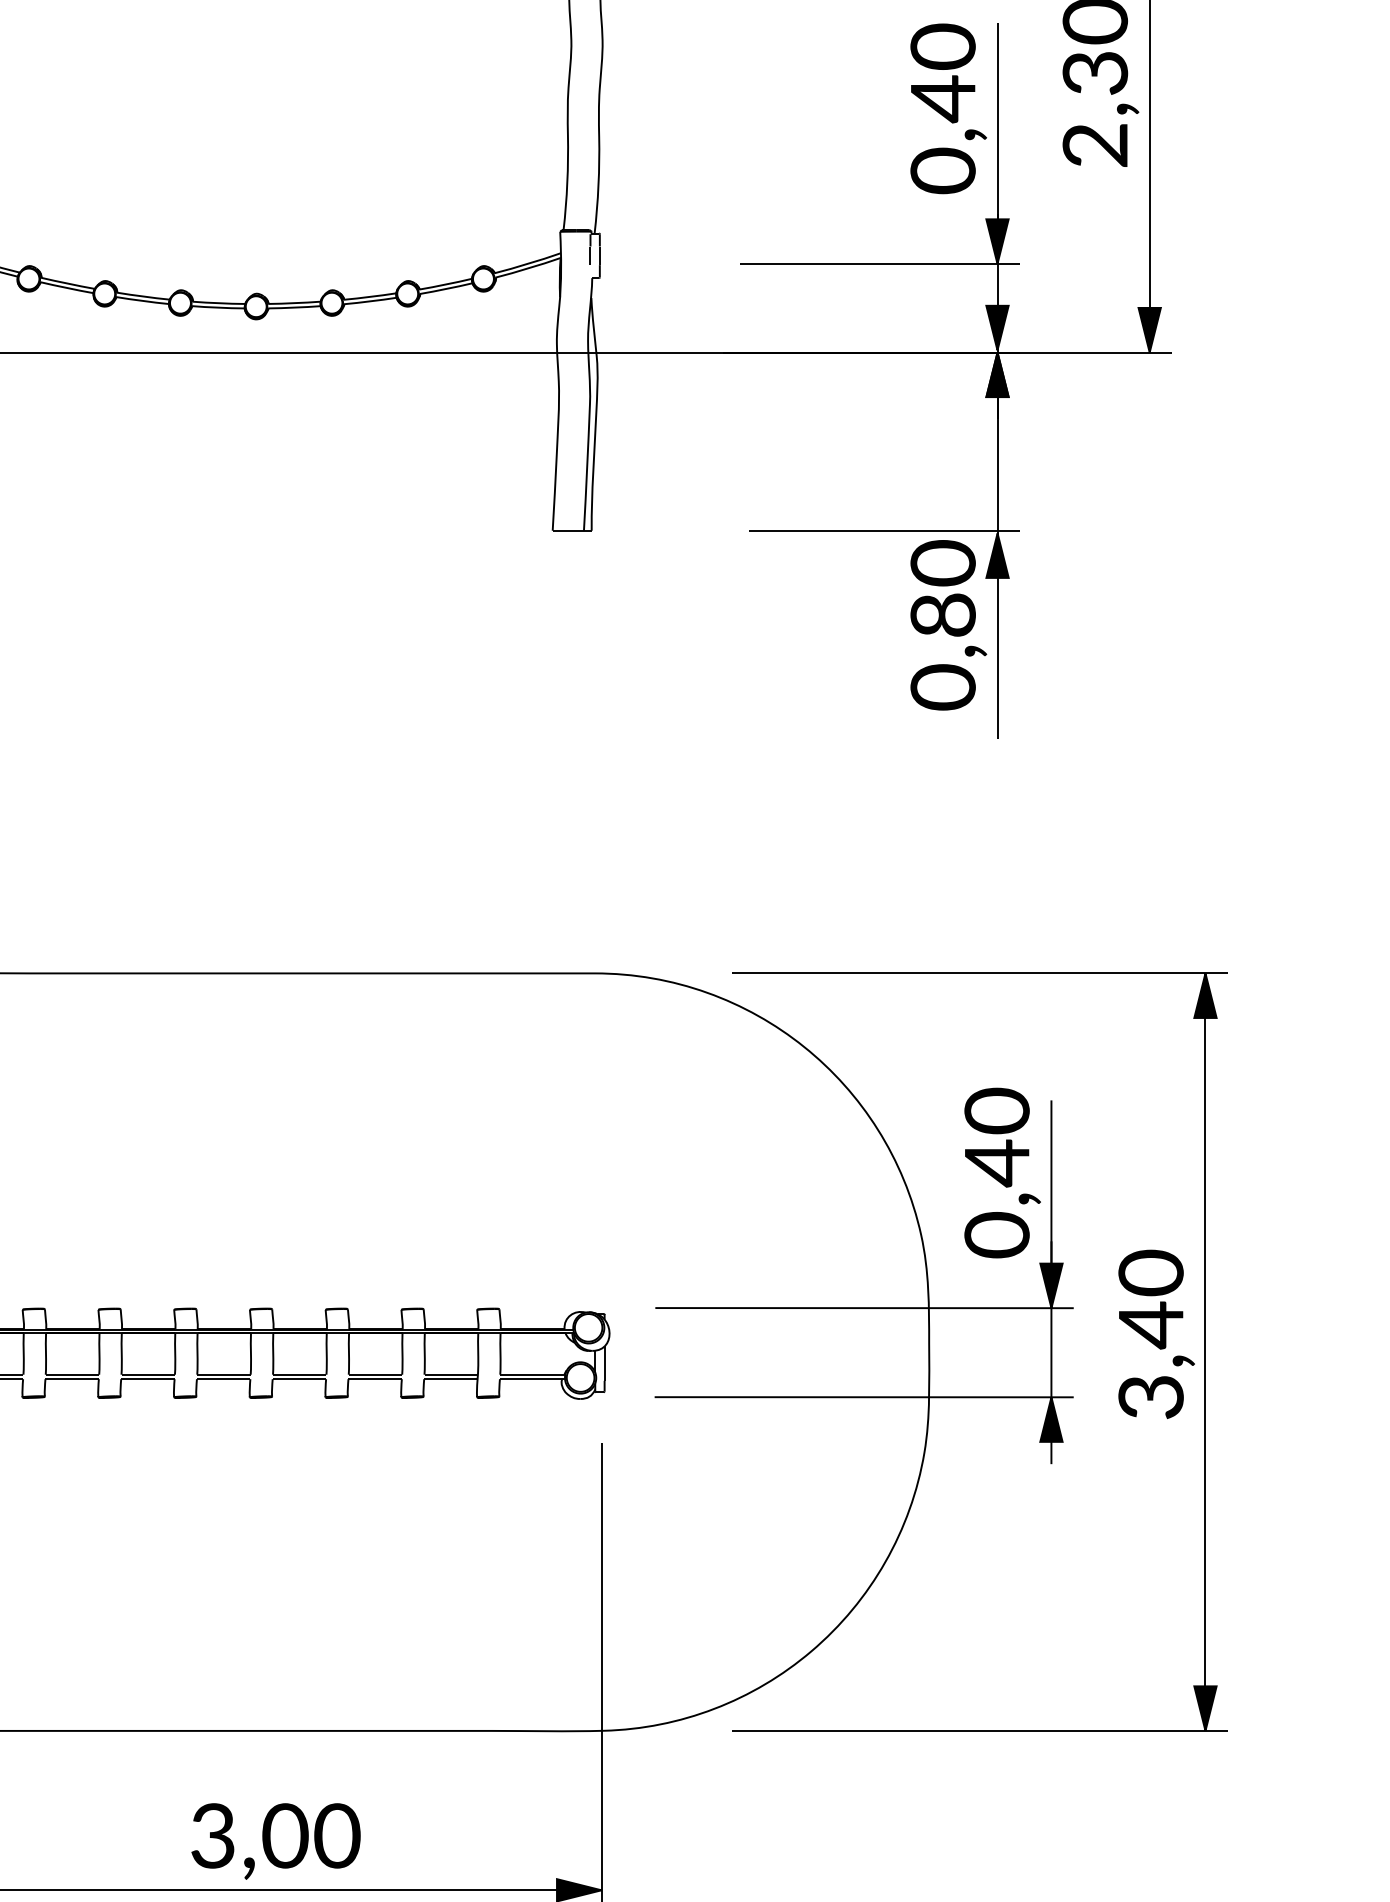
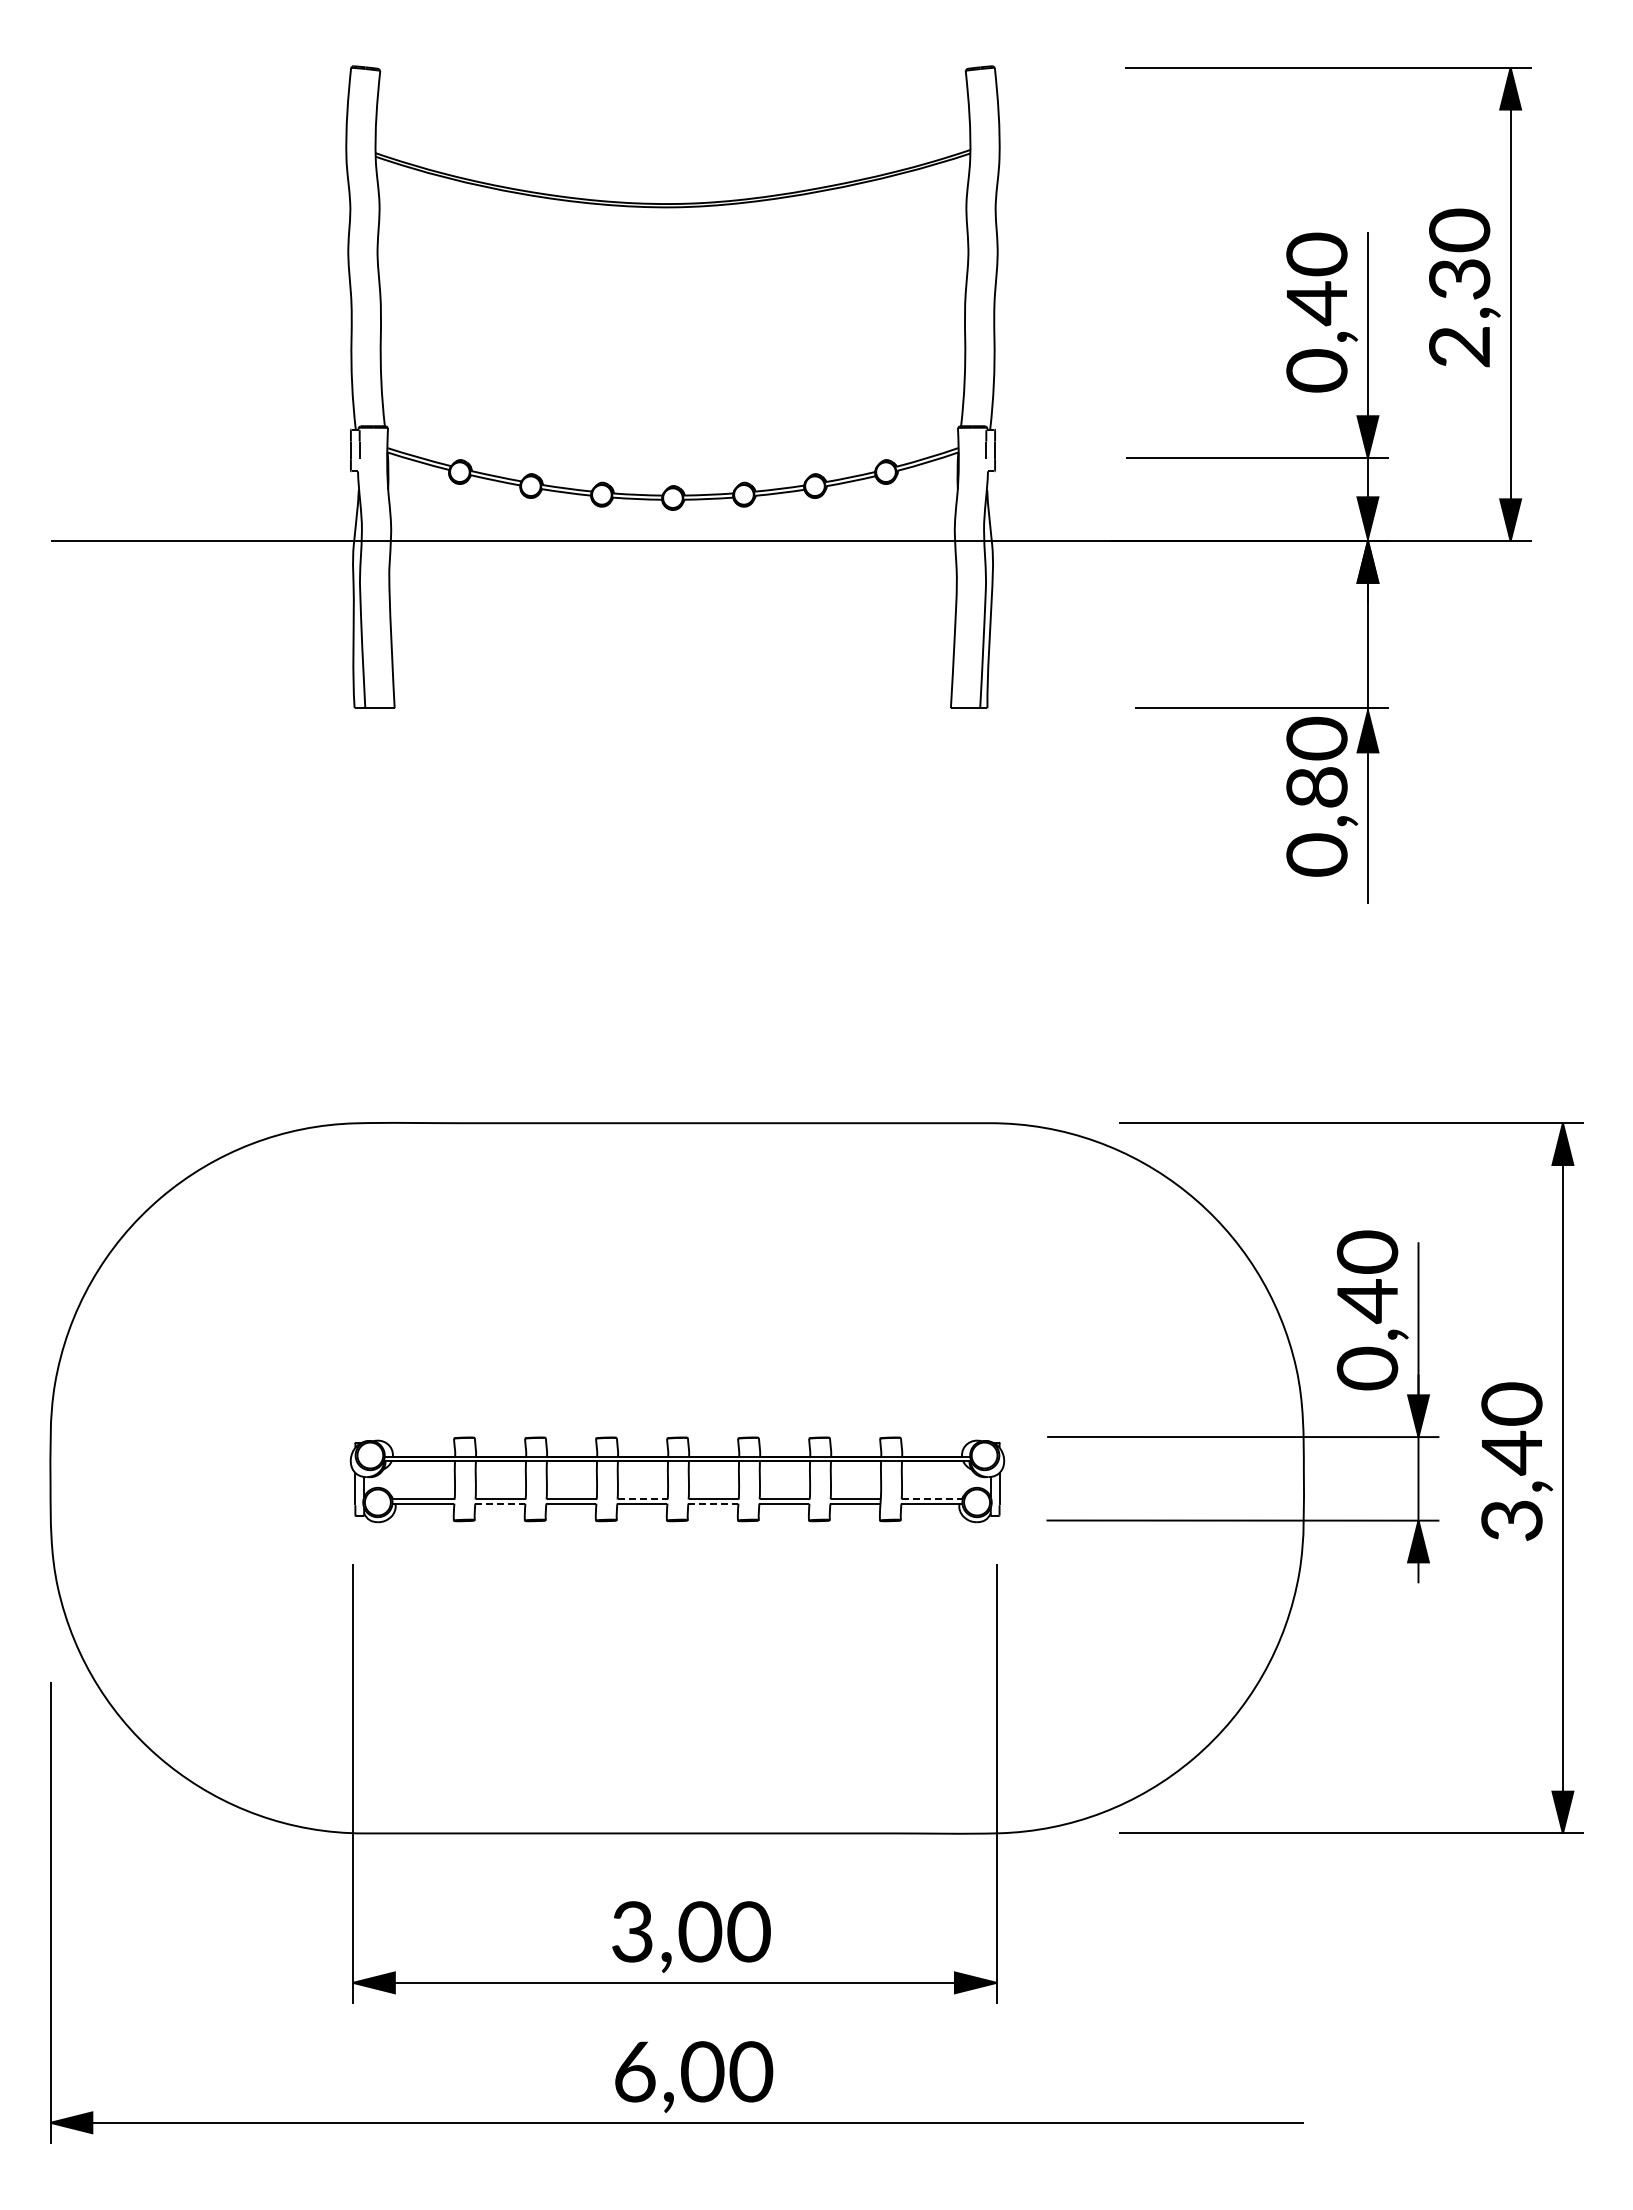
line: (224, 1374) -> (643, 1499), solid -> dashed
line: (533, 1374) -> (932, 1499), solid -> dashed
line: (72, 1379) -> (500, 1503), solid -> dashed
line: (299, 1379) -> (713, 1503), solid -> dashed

